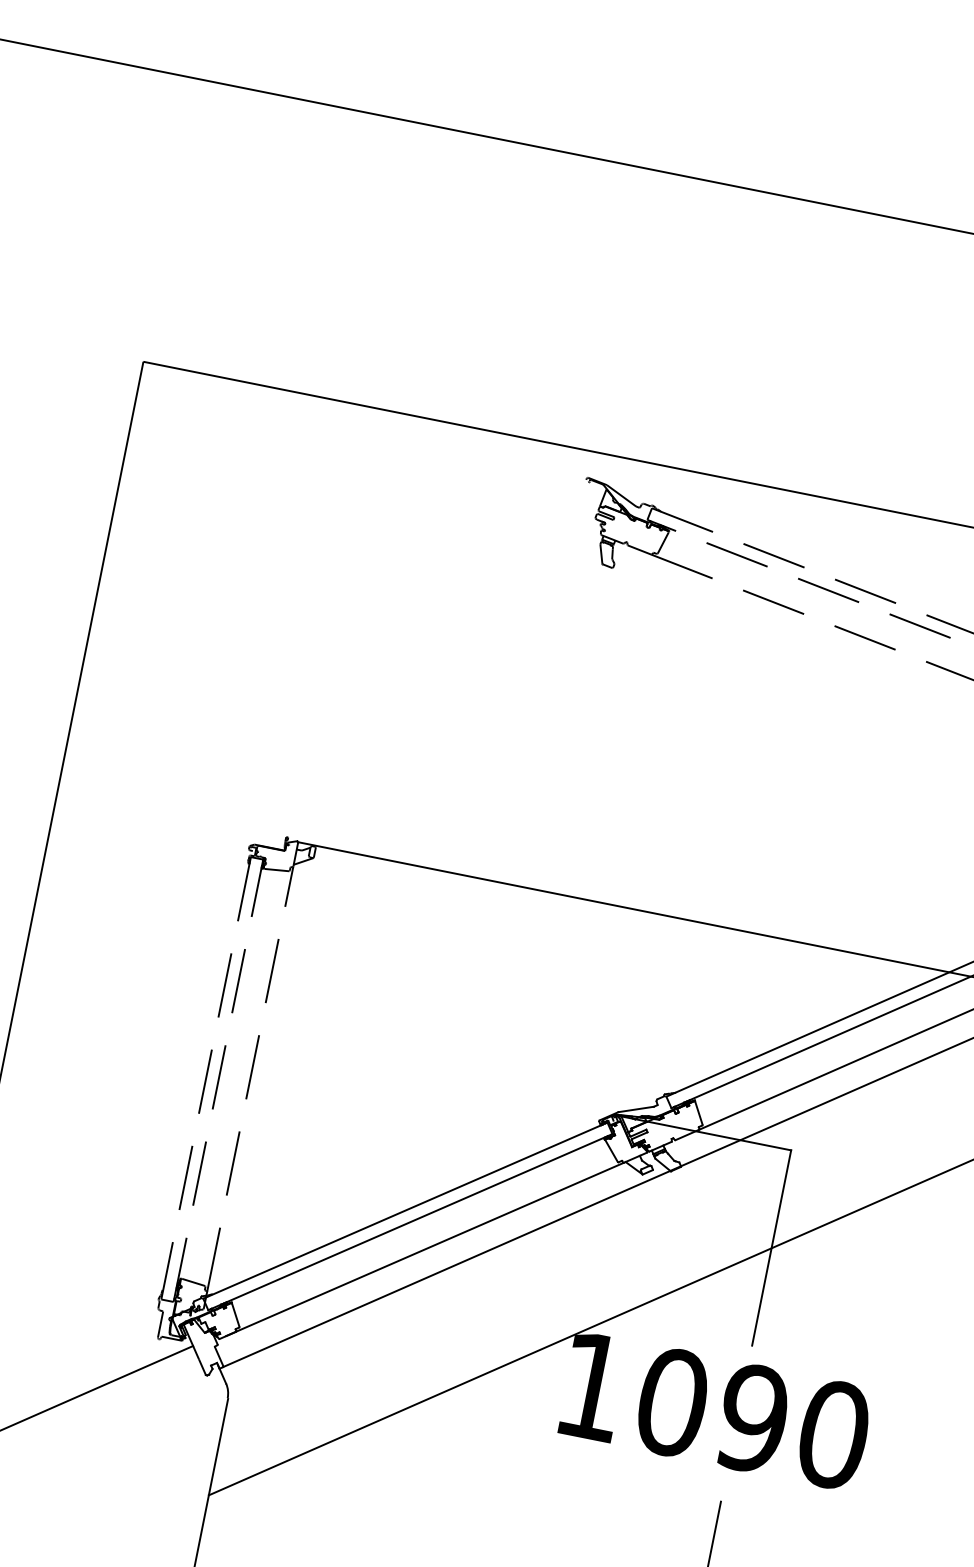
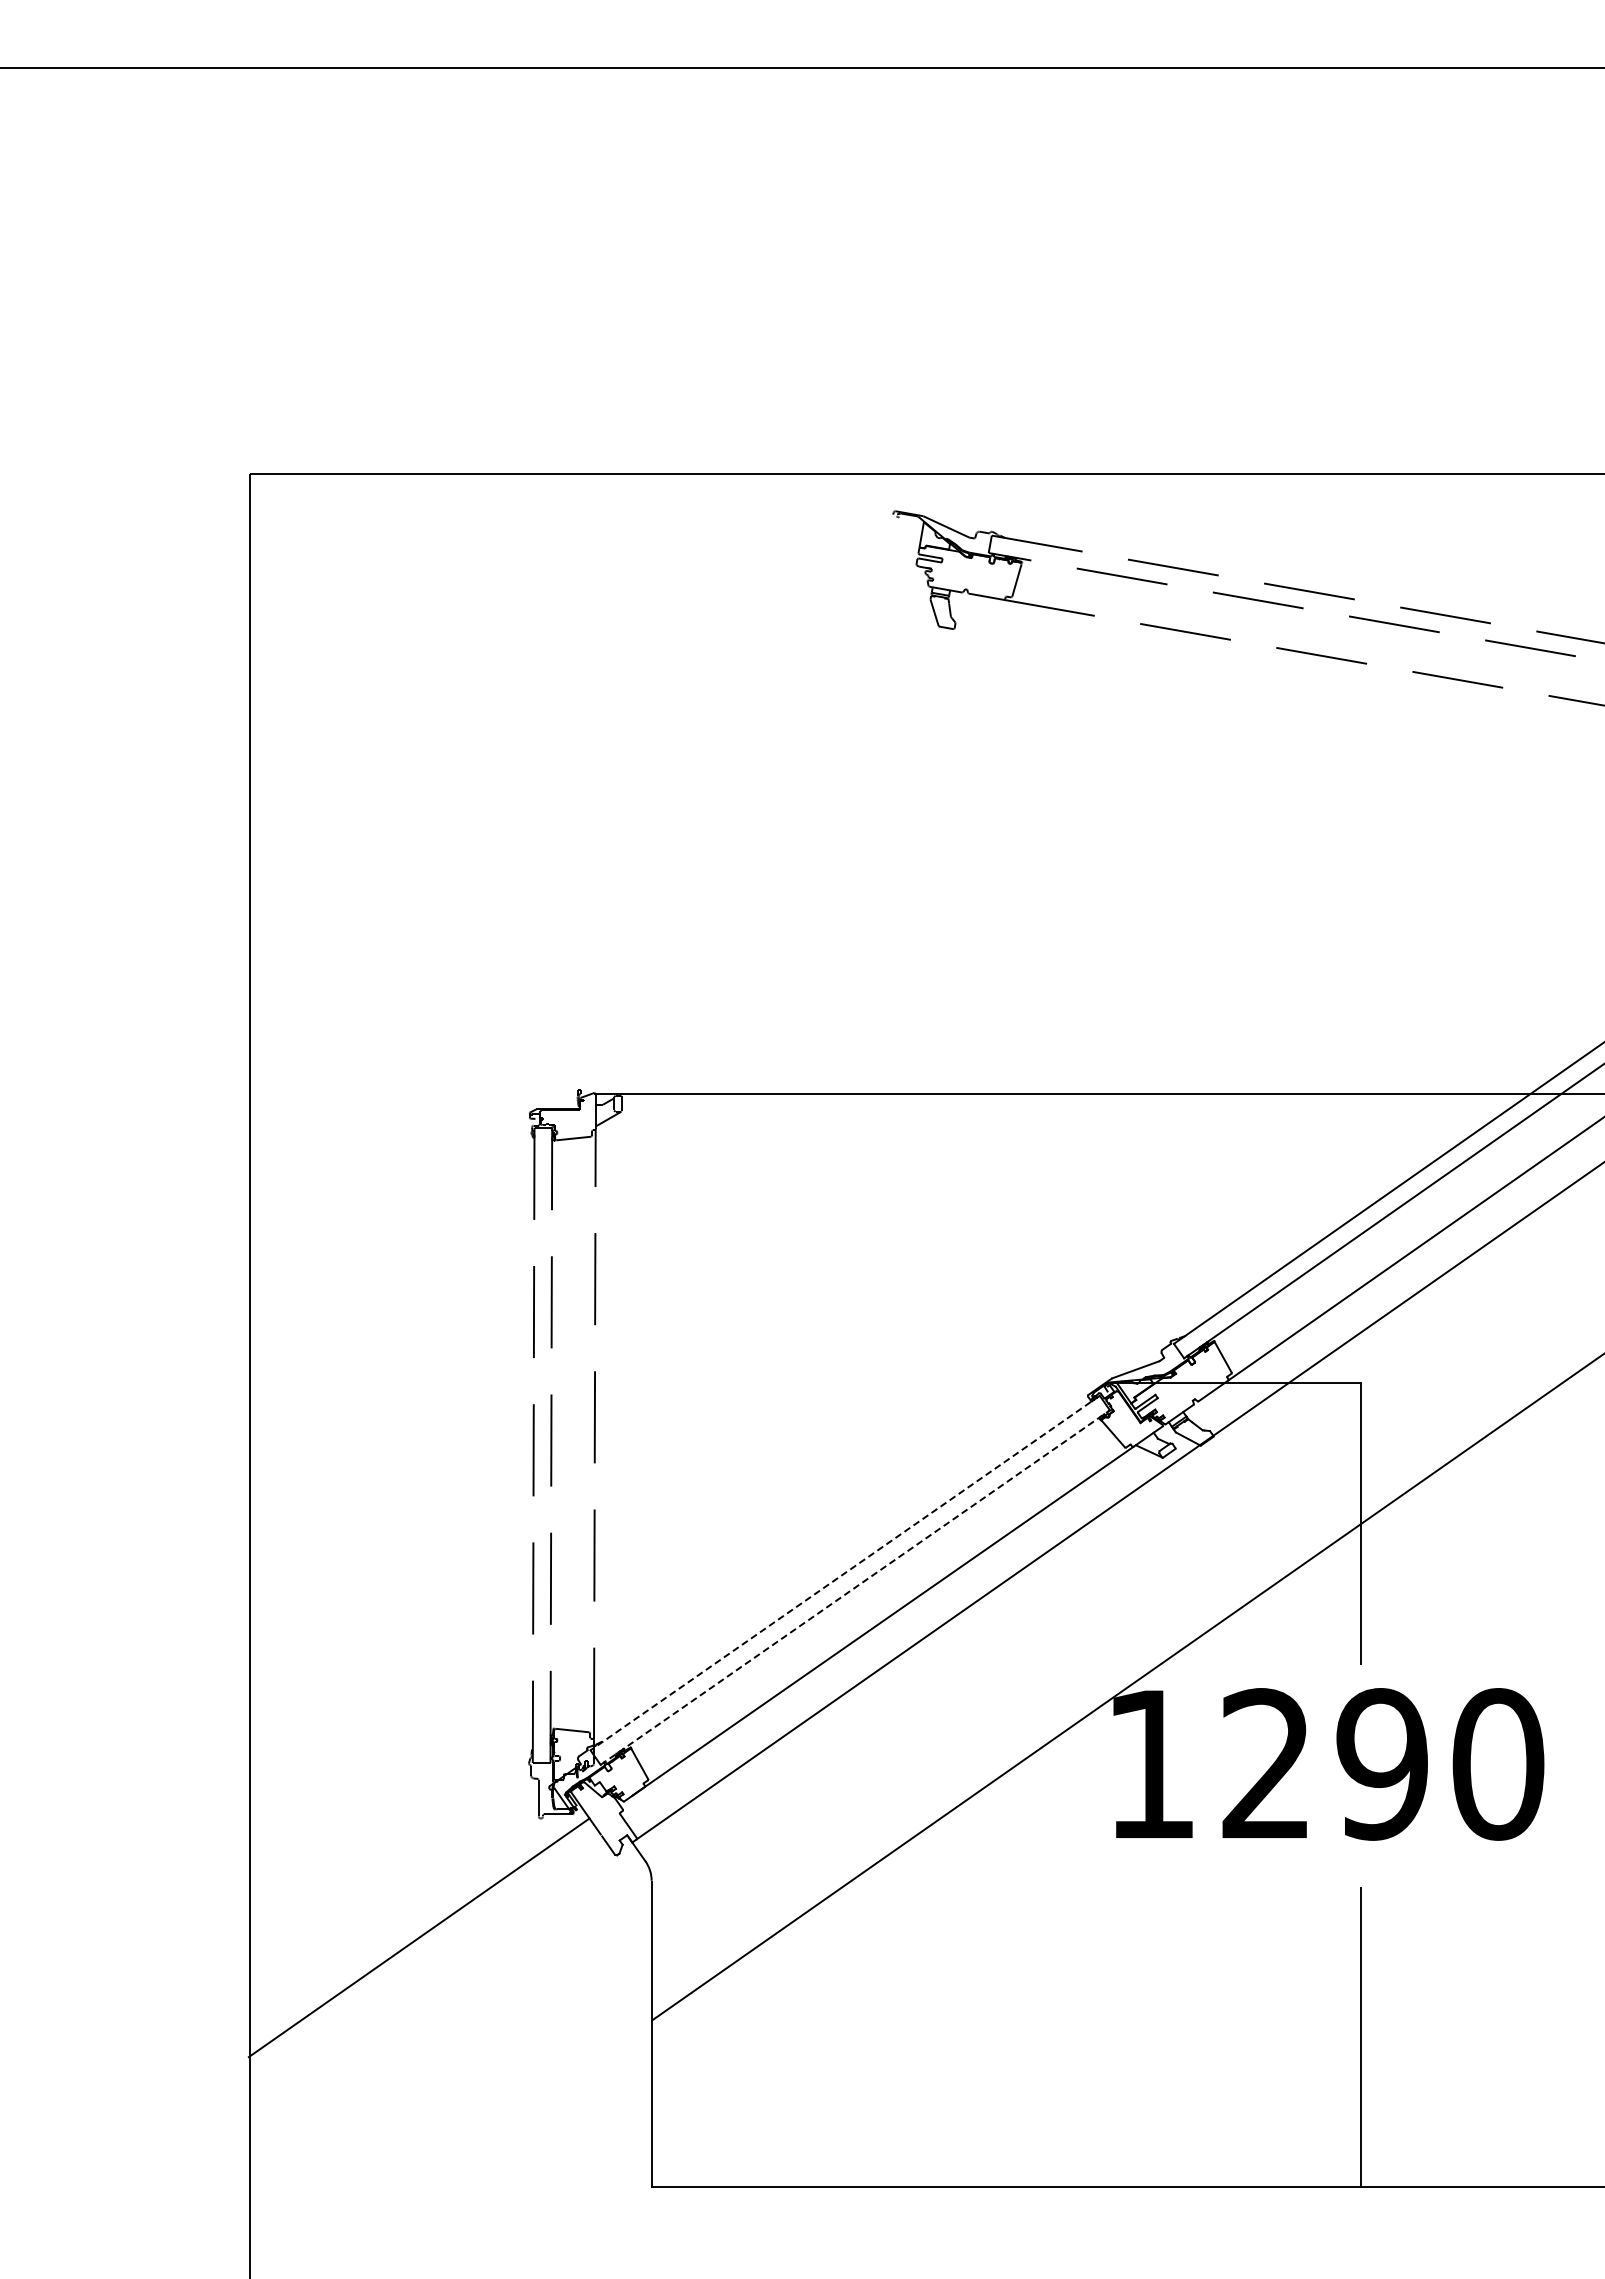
line: (404, 1210) -> (844, 1573), solid -> dashed
line: (410, 1222) -> (855, 1587), solid -> dashed
text: (672, 1402) -> (1266, 1764), 1090 -> 1290

